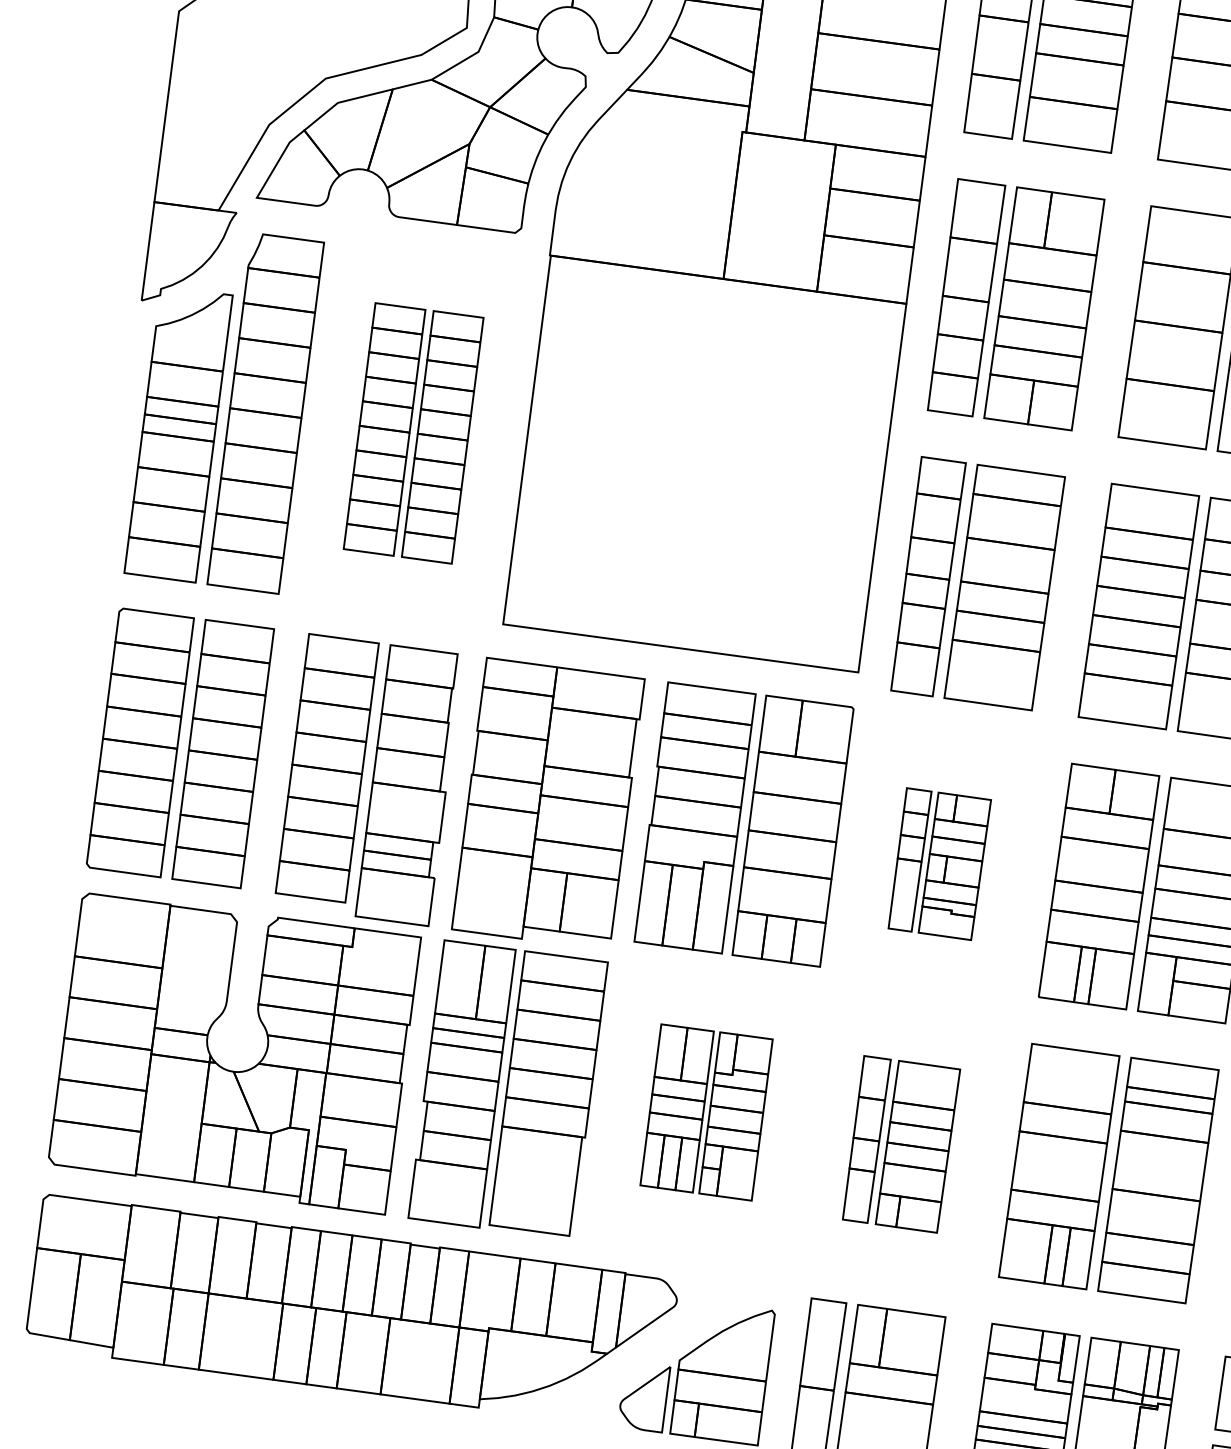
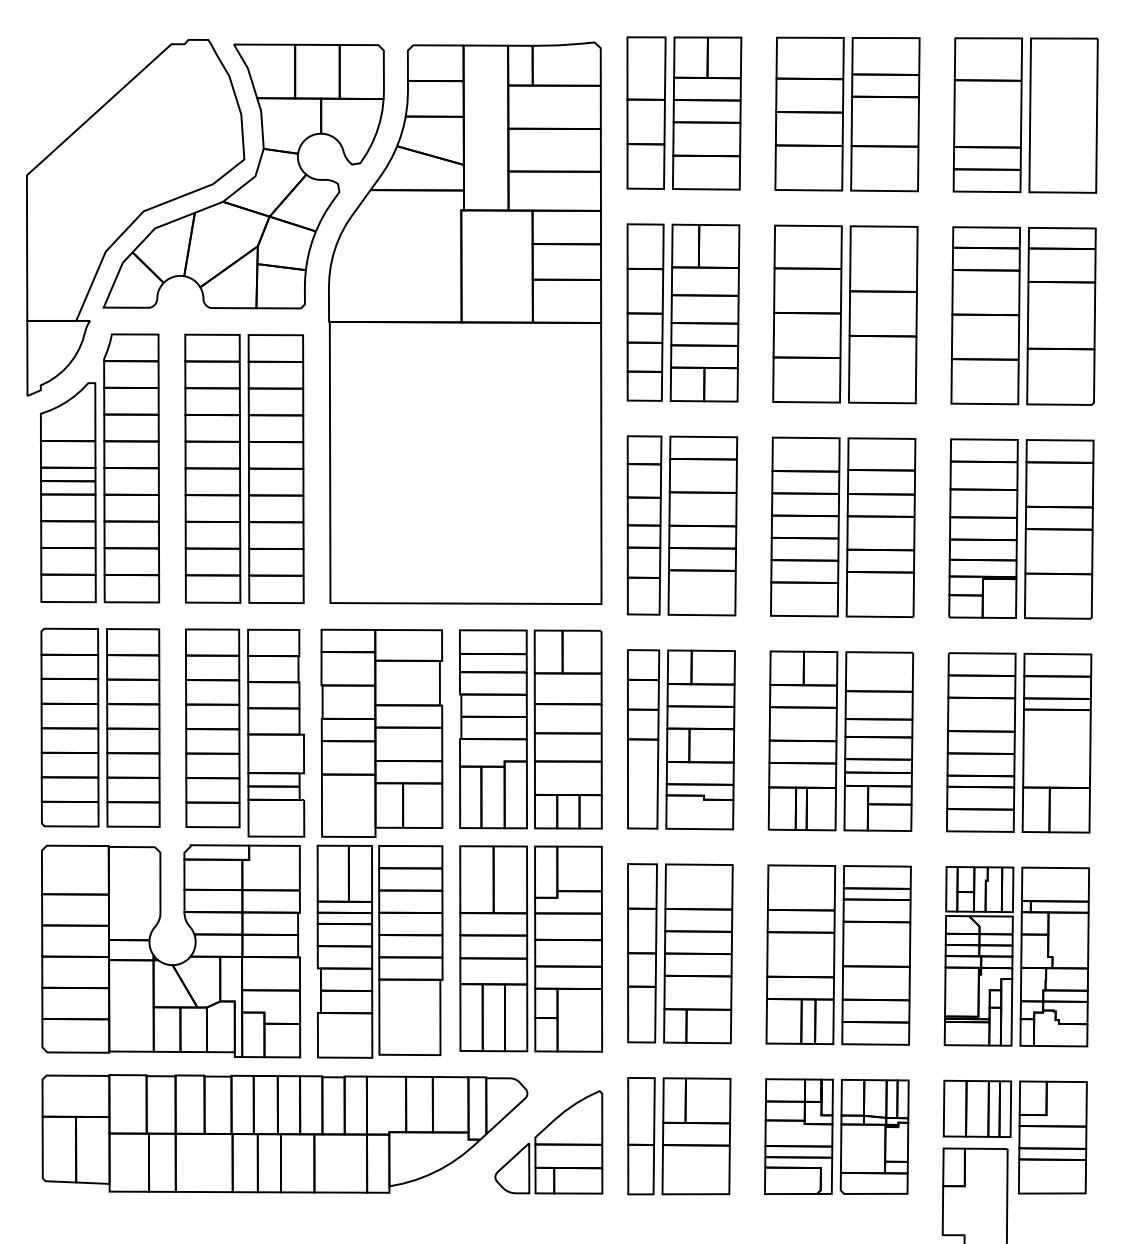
part: (413, 433) -> (244, 468), size x1.43
part: (939, 863) -> (681, 739), size x1.67
part: (705, 1111) -> (530, 948), size x1.67
part: (901, 1144) -> (680, 953), size x1.43

